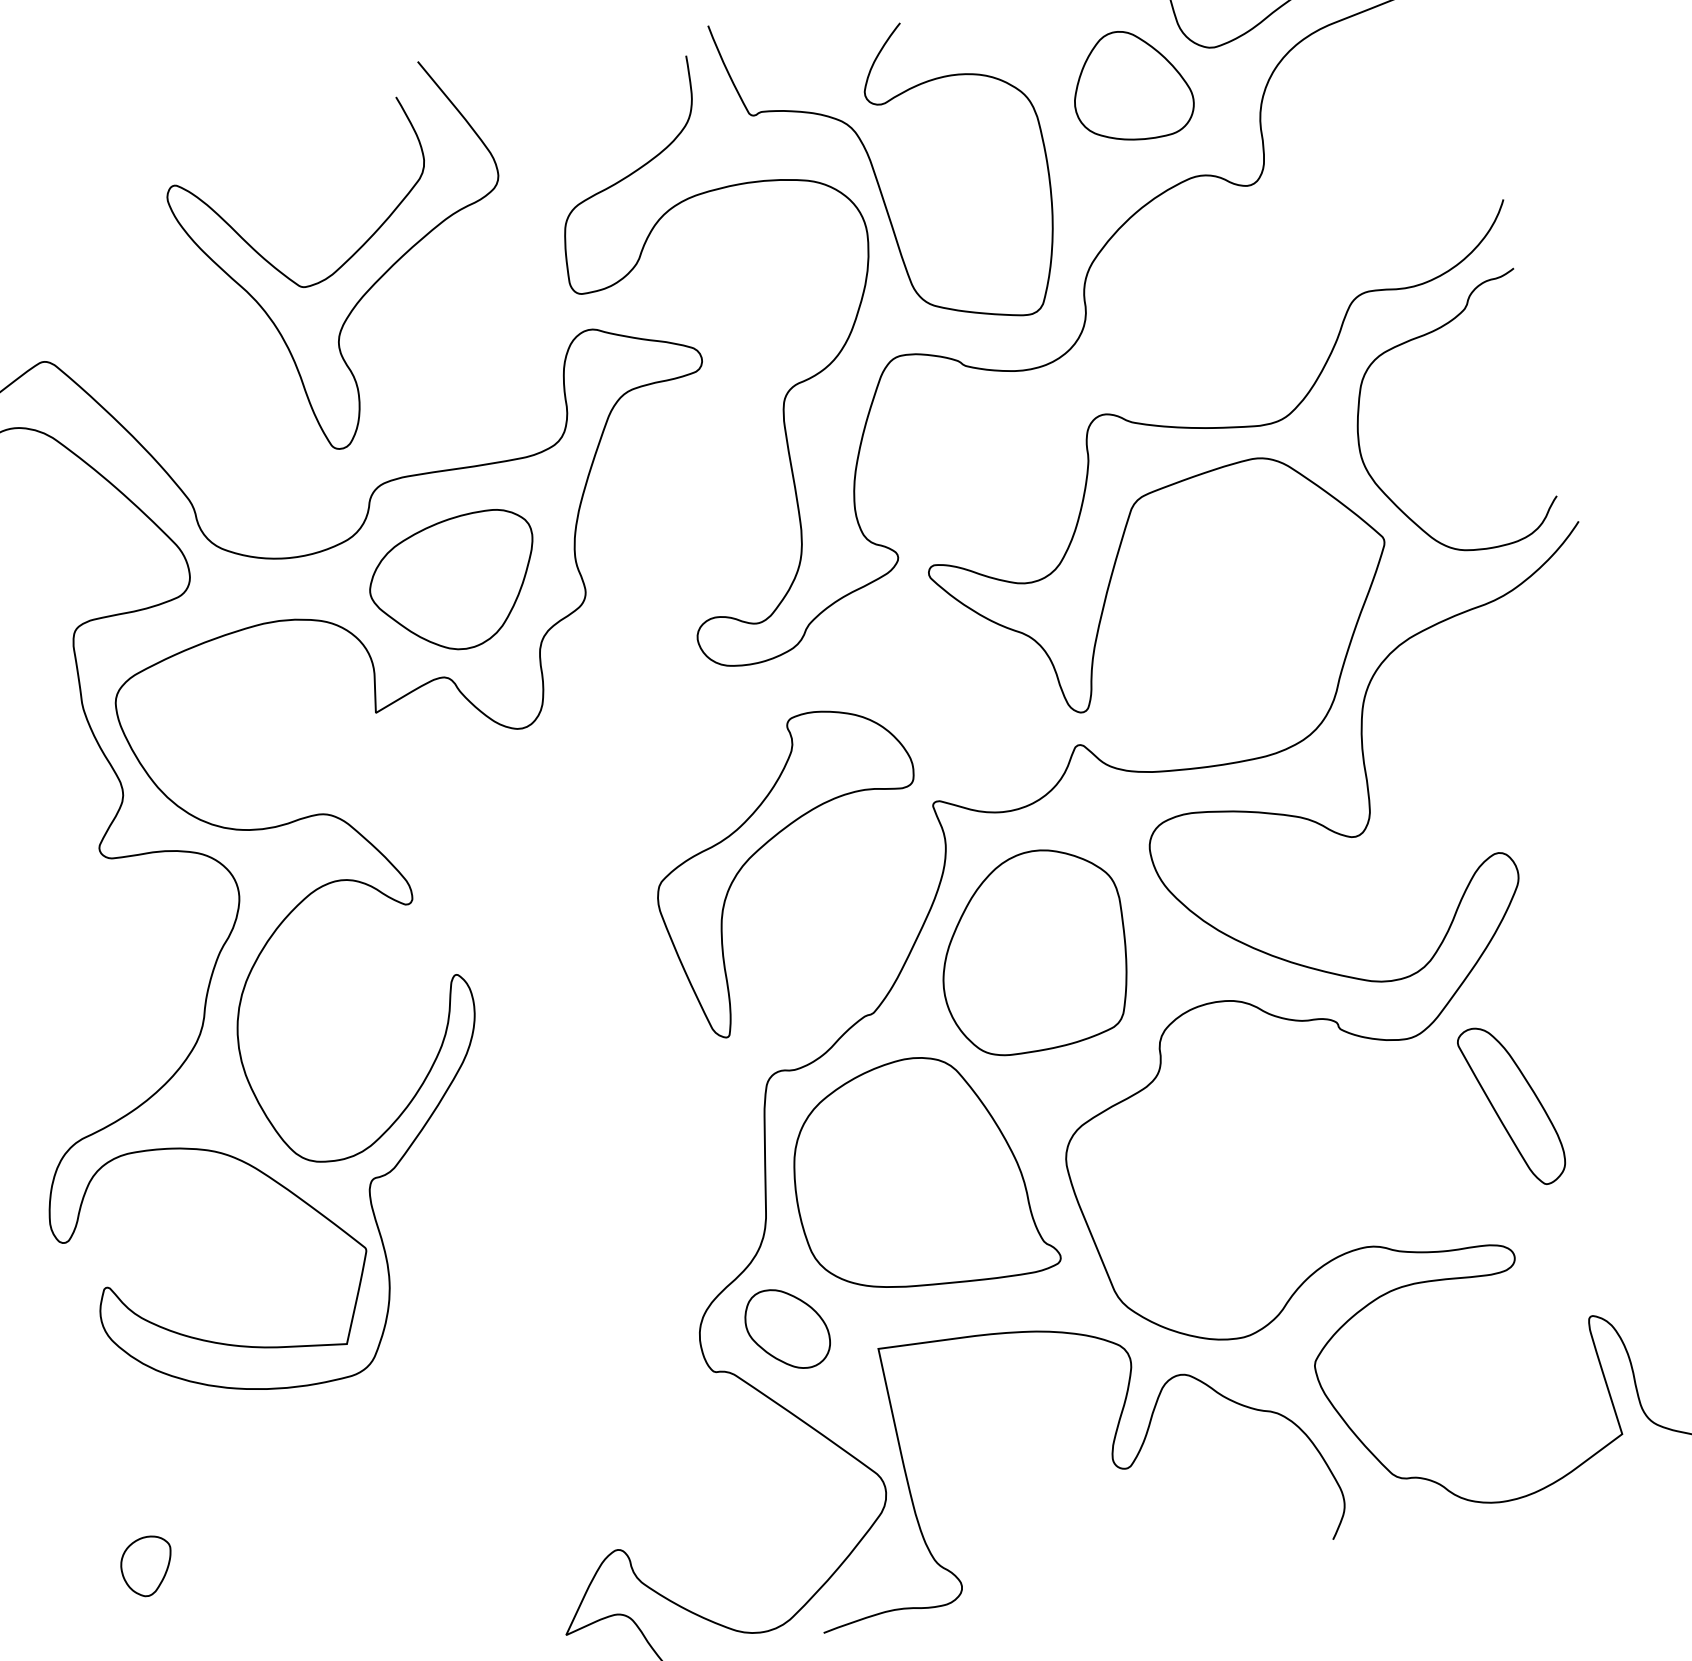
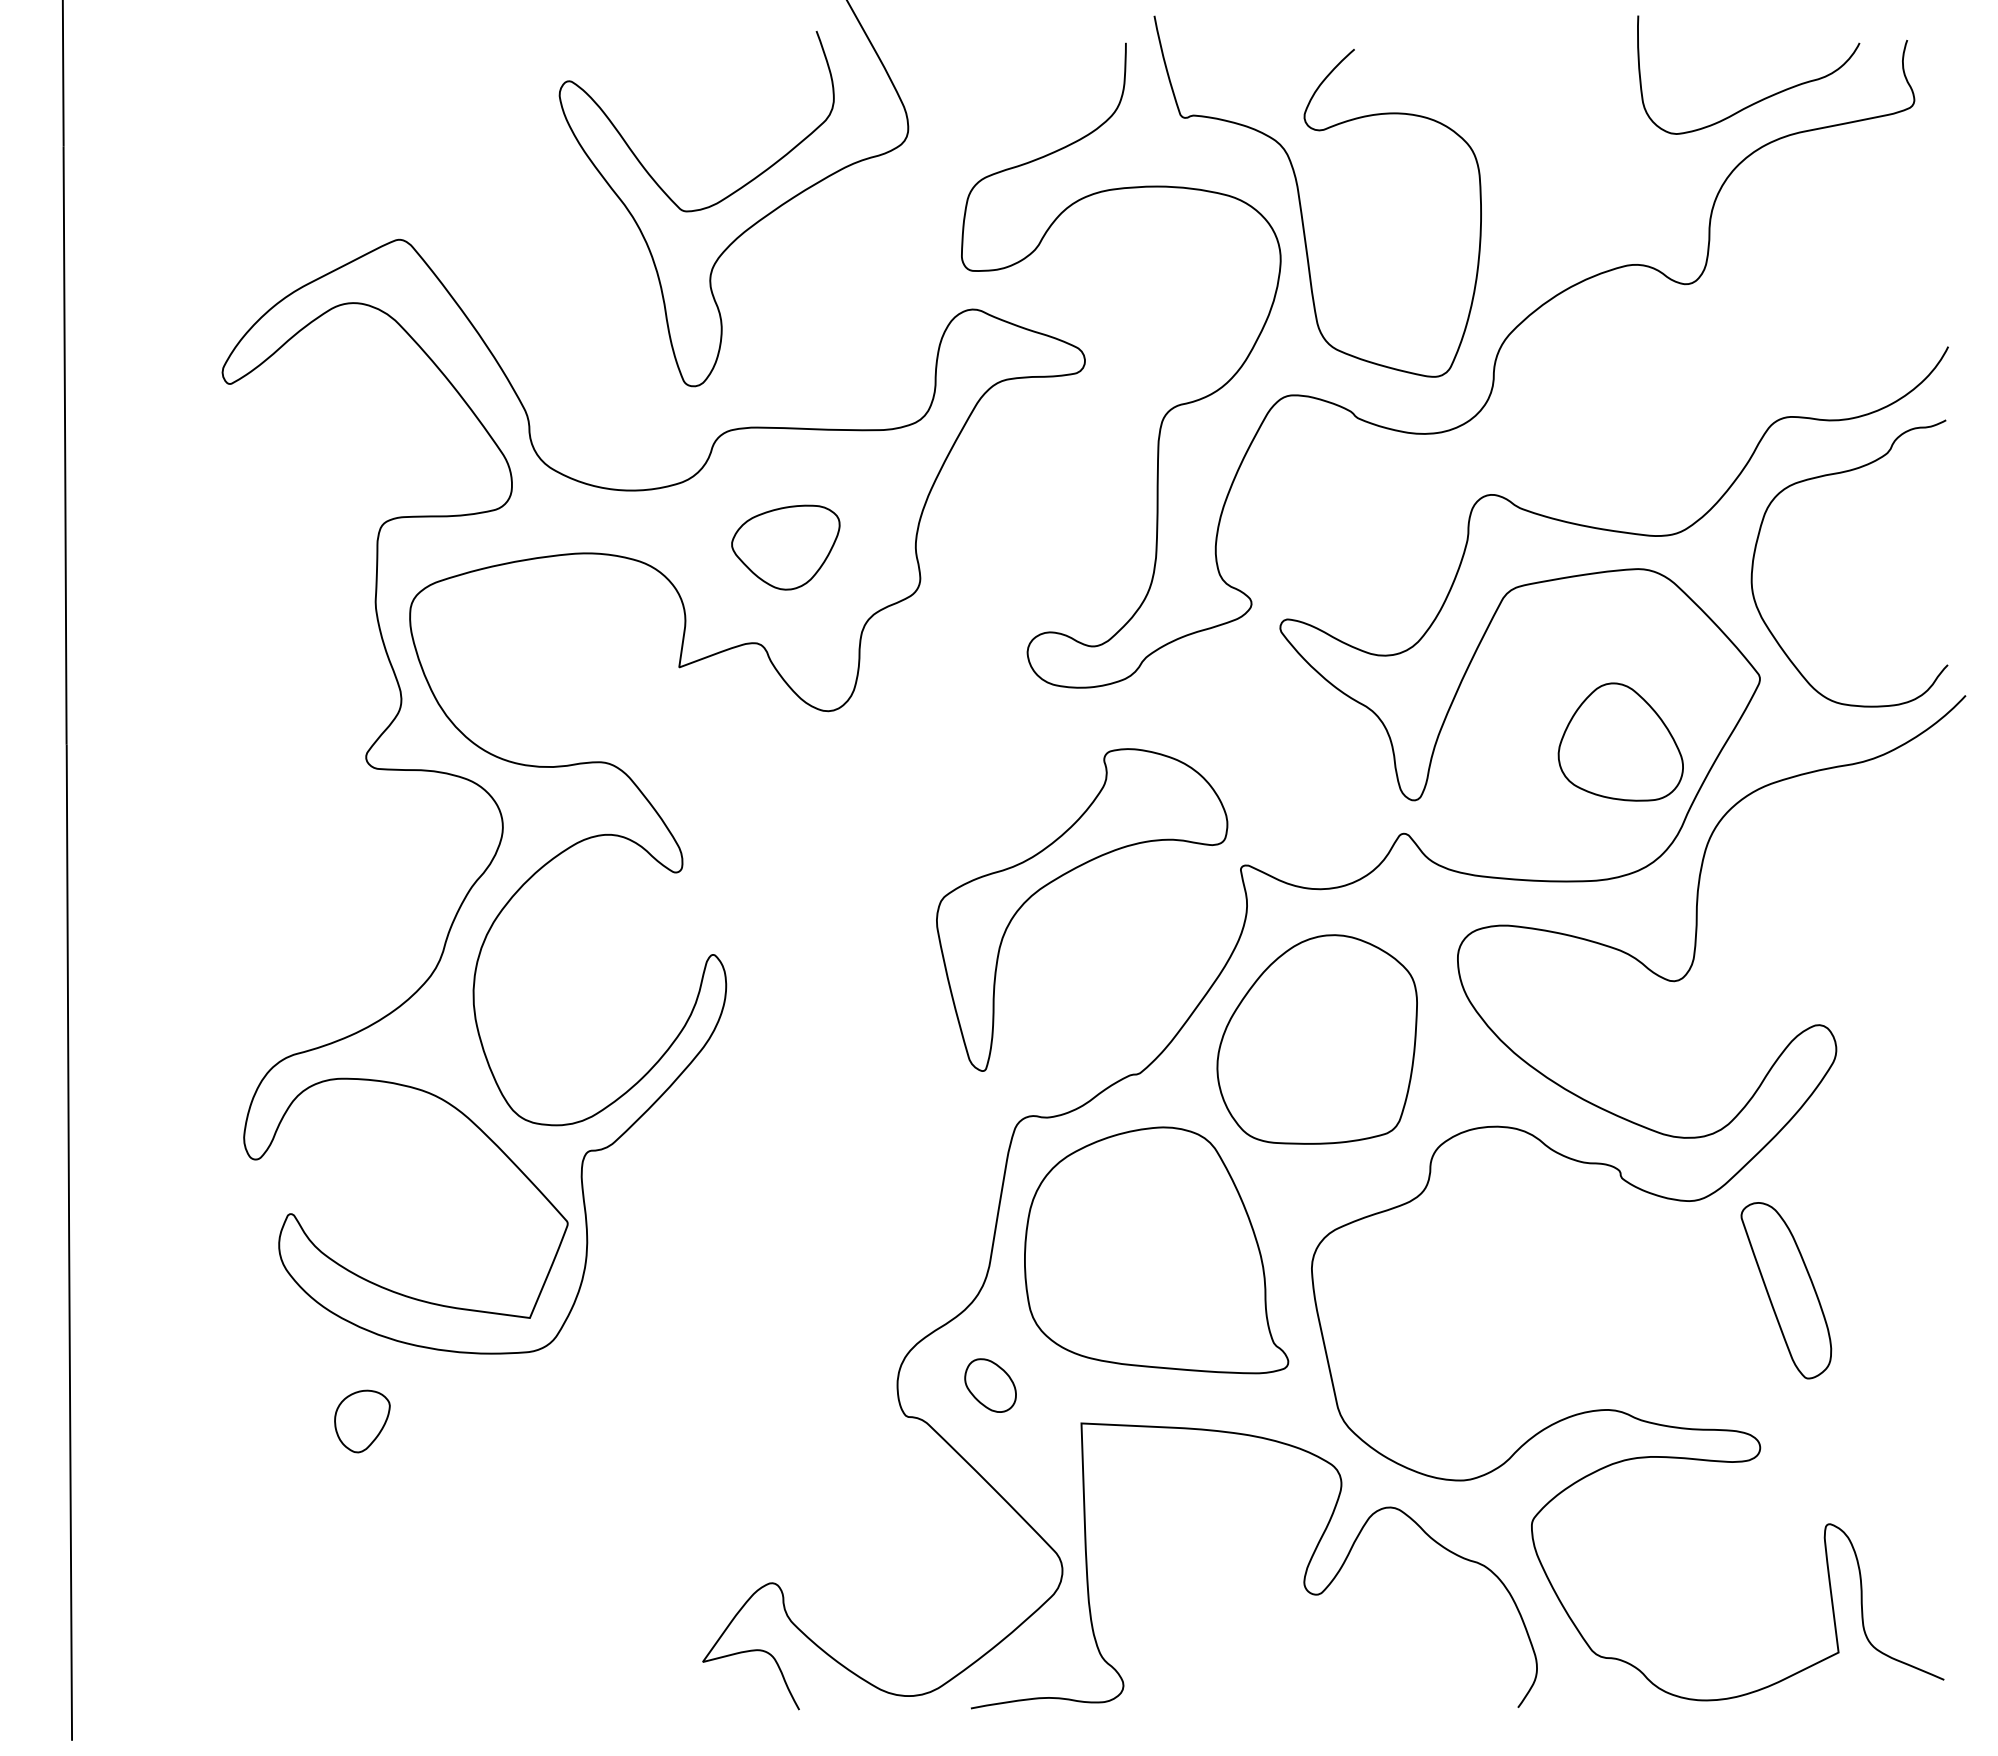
part: (1130, 85) -> (1620, 741), moved
part: (454, 583) -> (785, 547), size x0.6
part: (787, 1328) -> (990, 1385), size x0.6
part: (147, 1566) -> (362, 1421), moved

